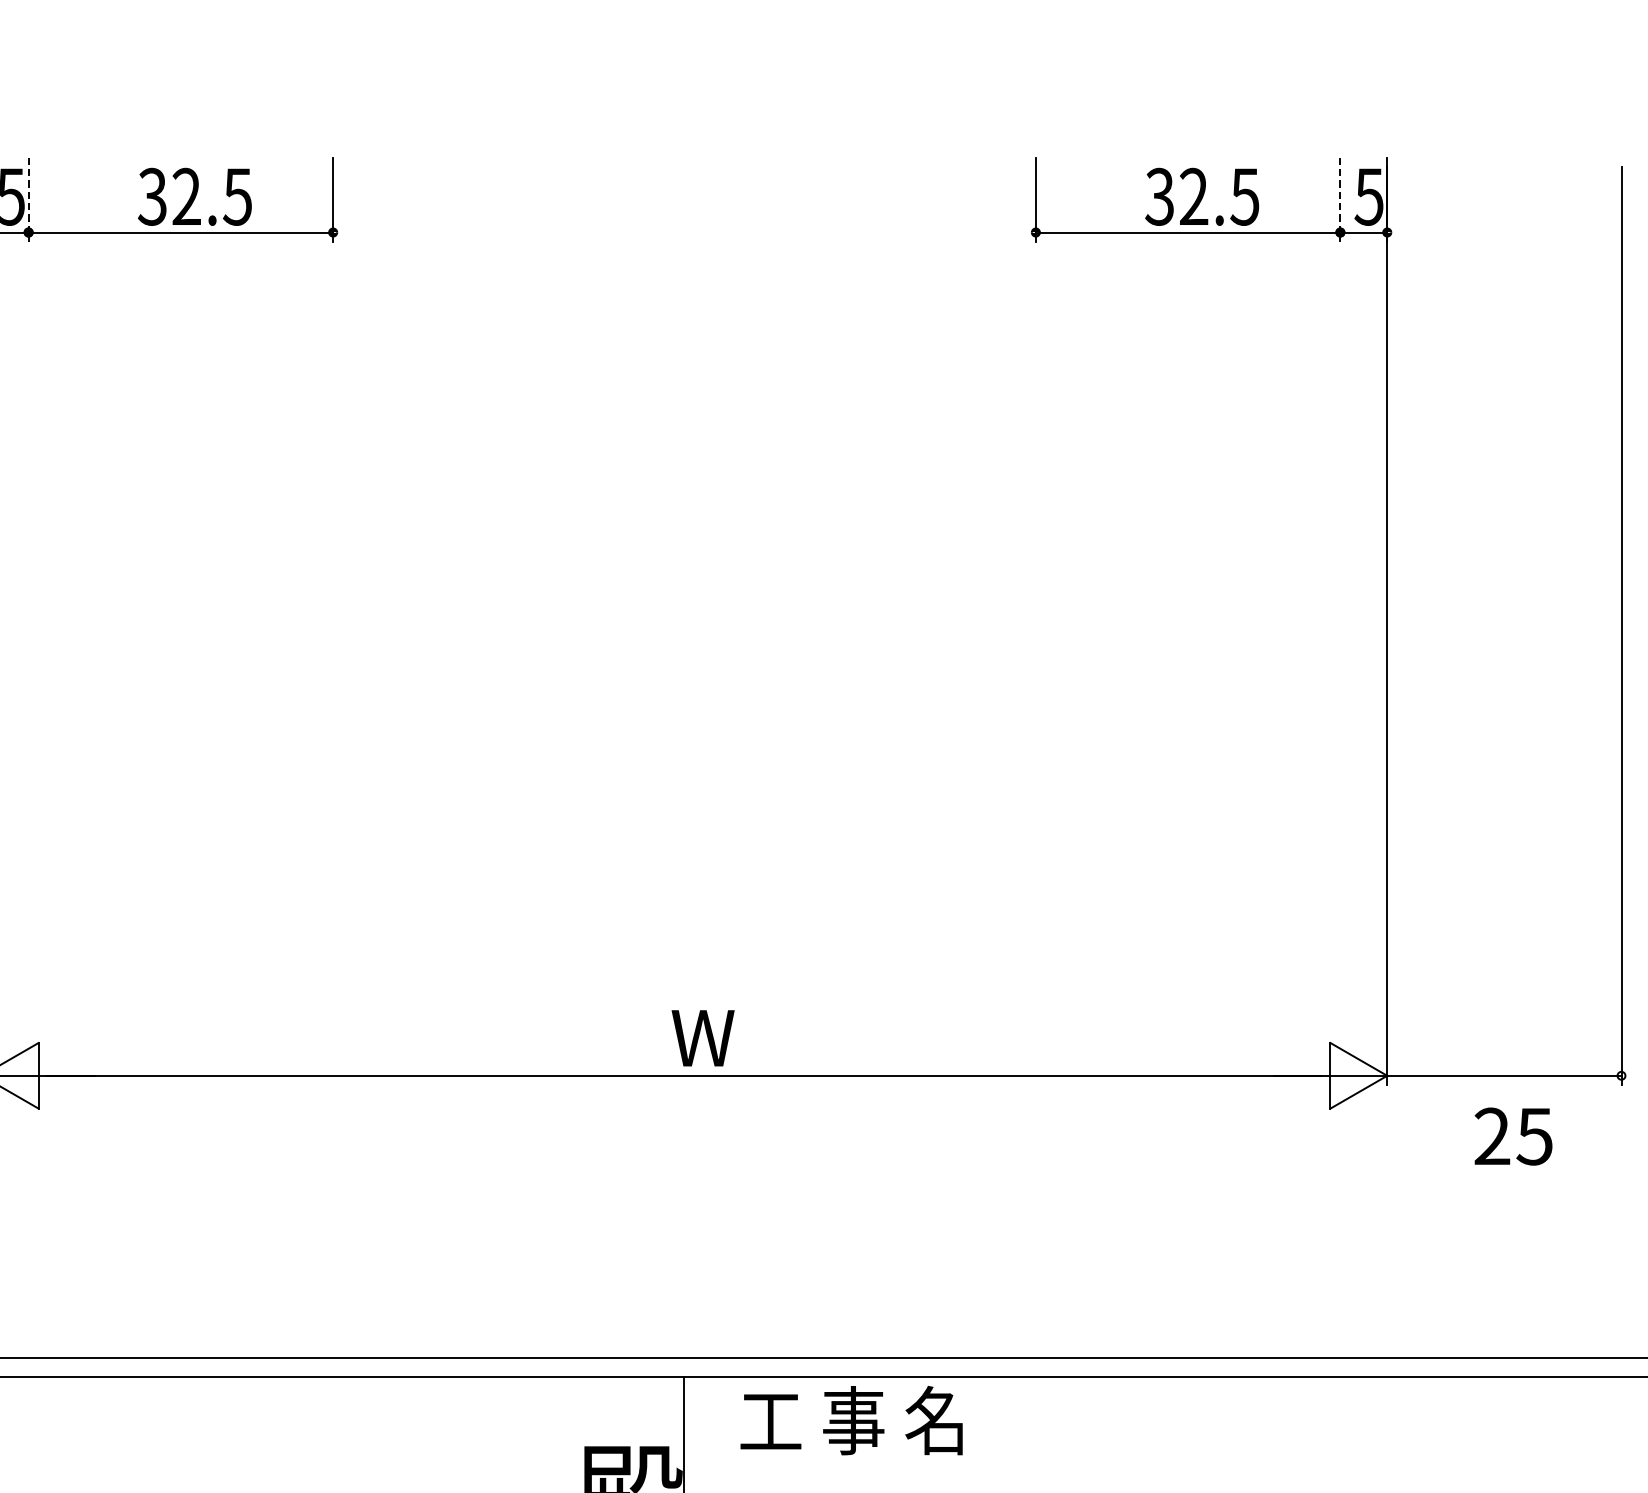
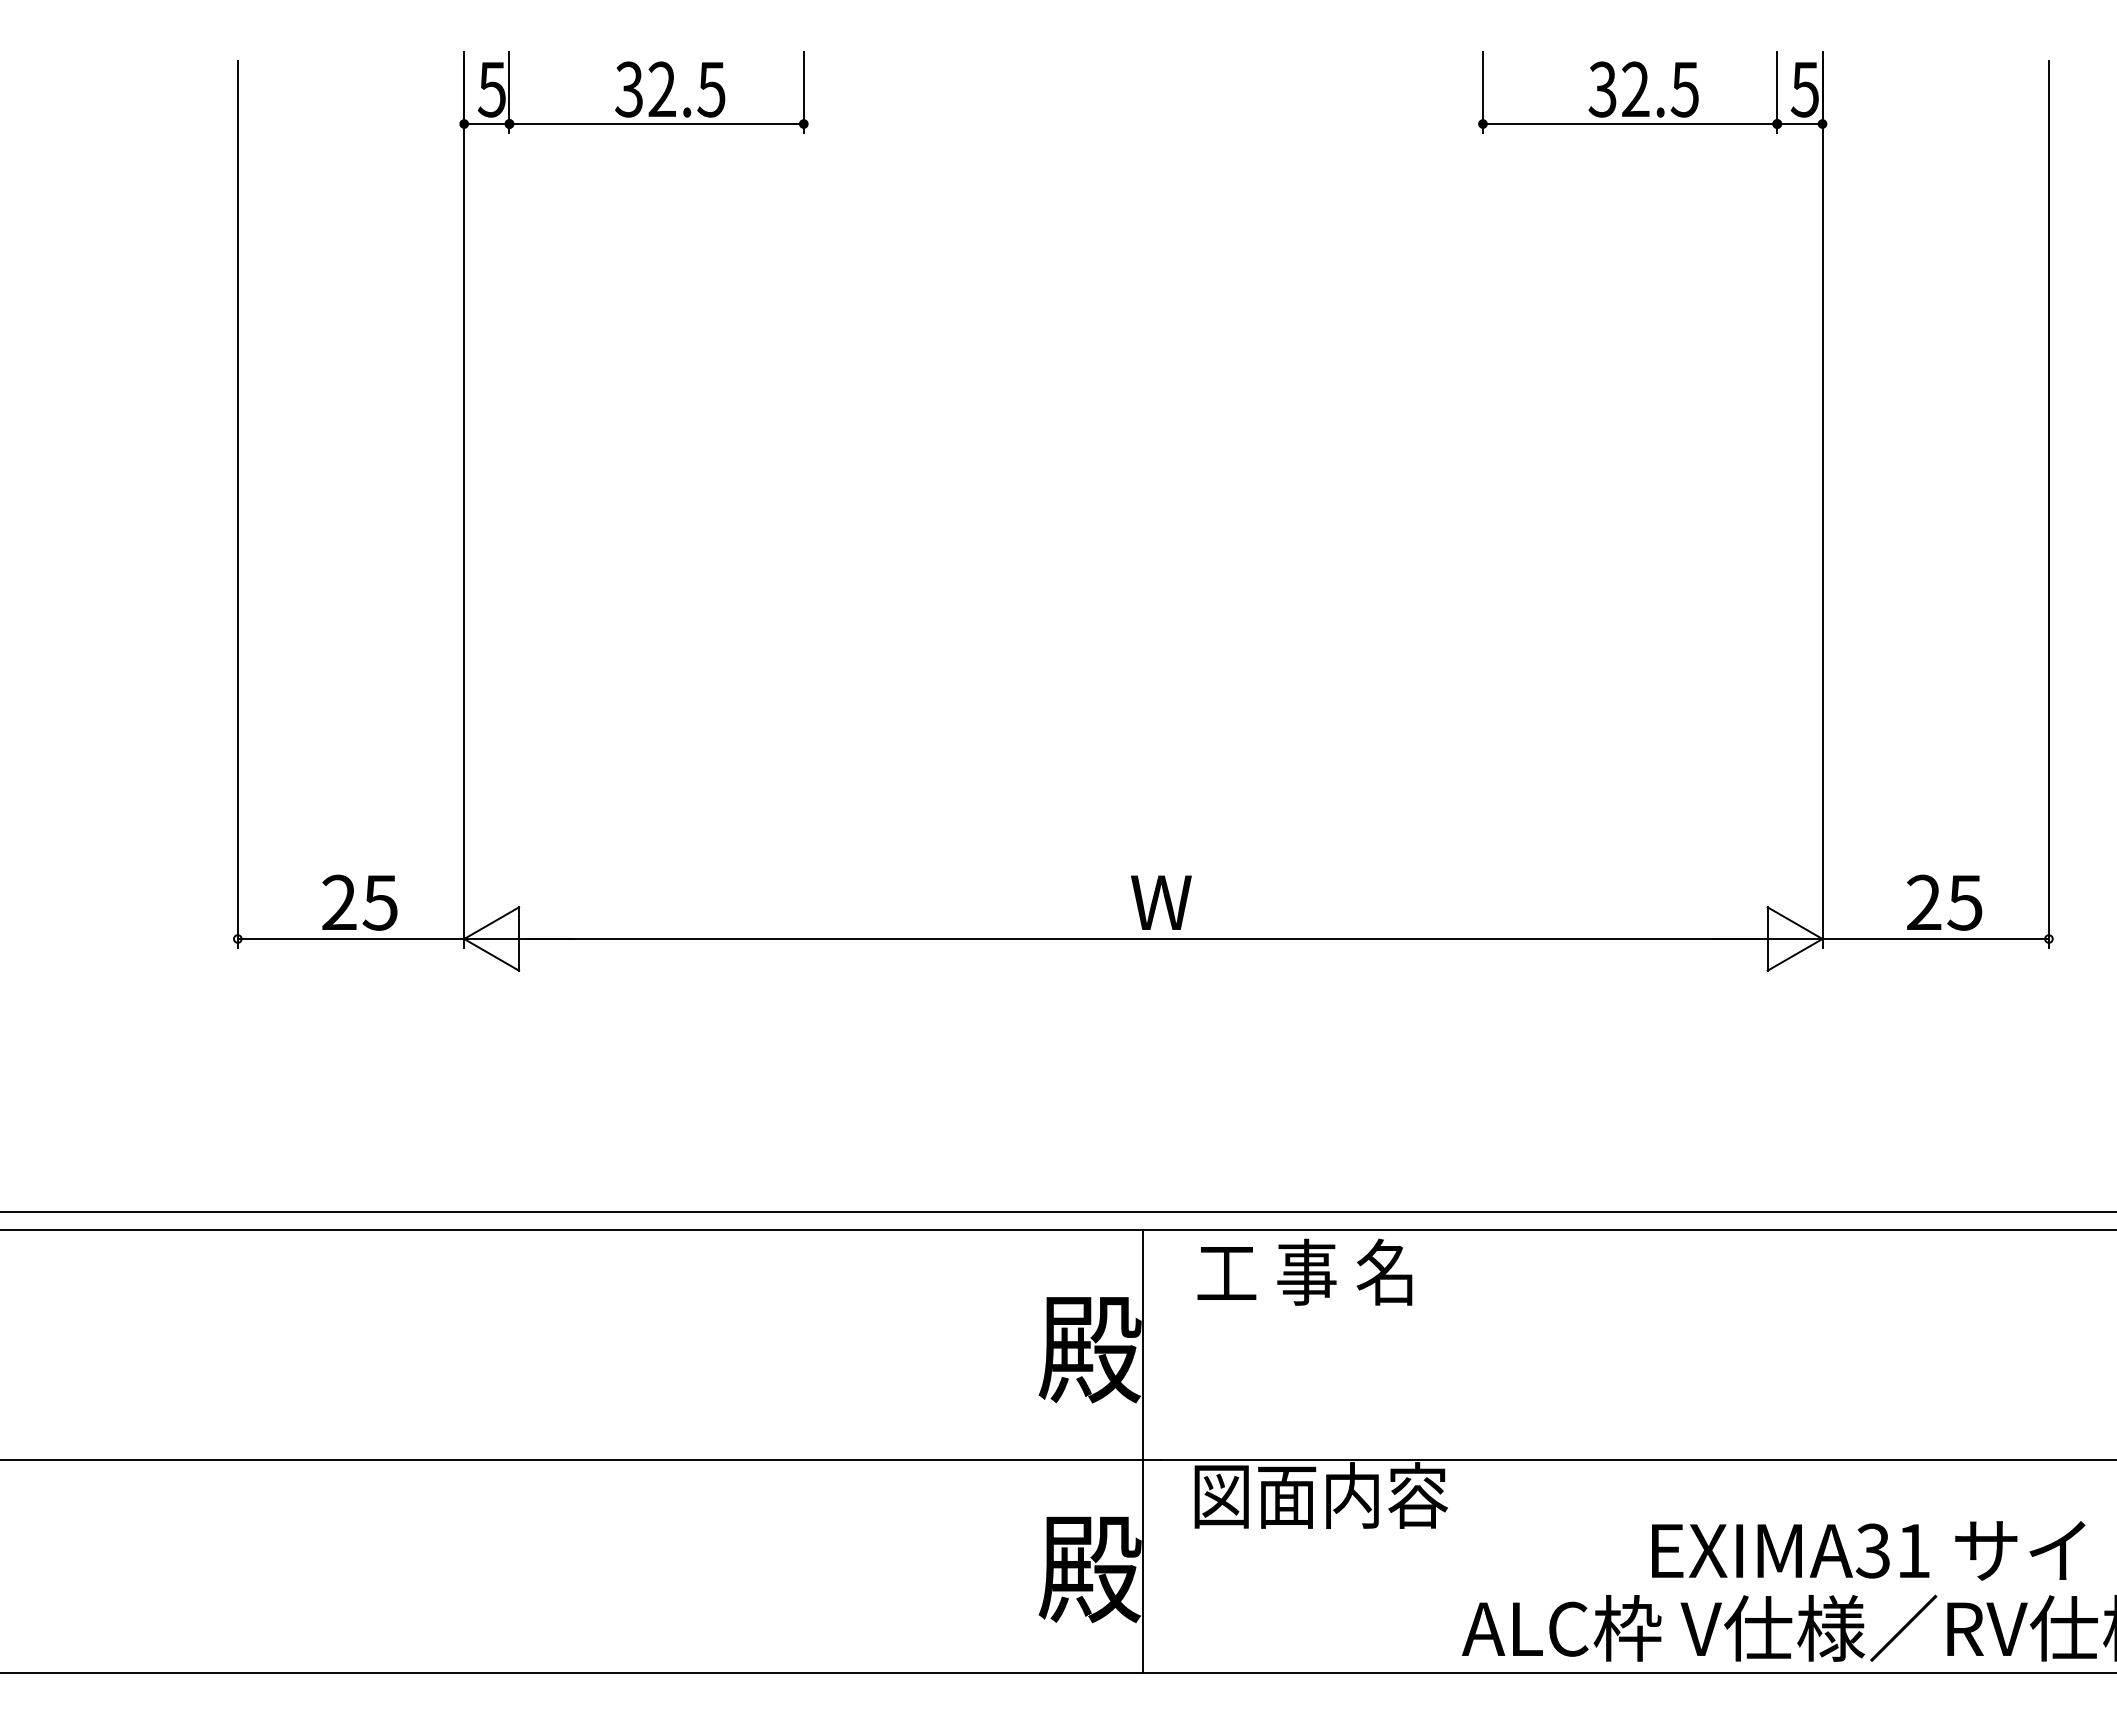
line: (28, 199) -> (509, 92), dashed -> solid
line: (1340, 199) -> (1777, 92), dashed -> solid
text: (1513, 1136) -> (1944, 902), moved

